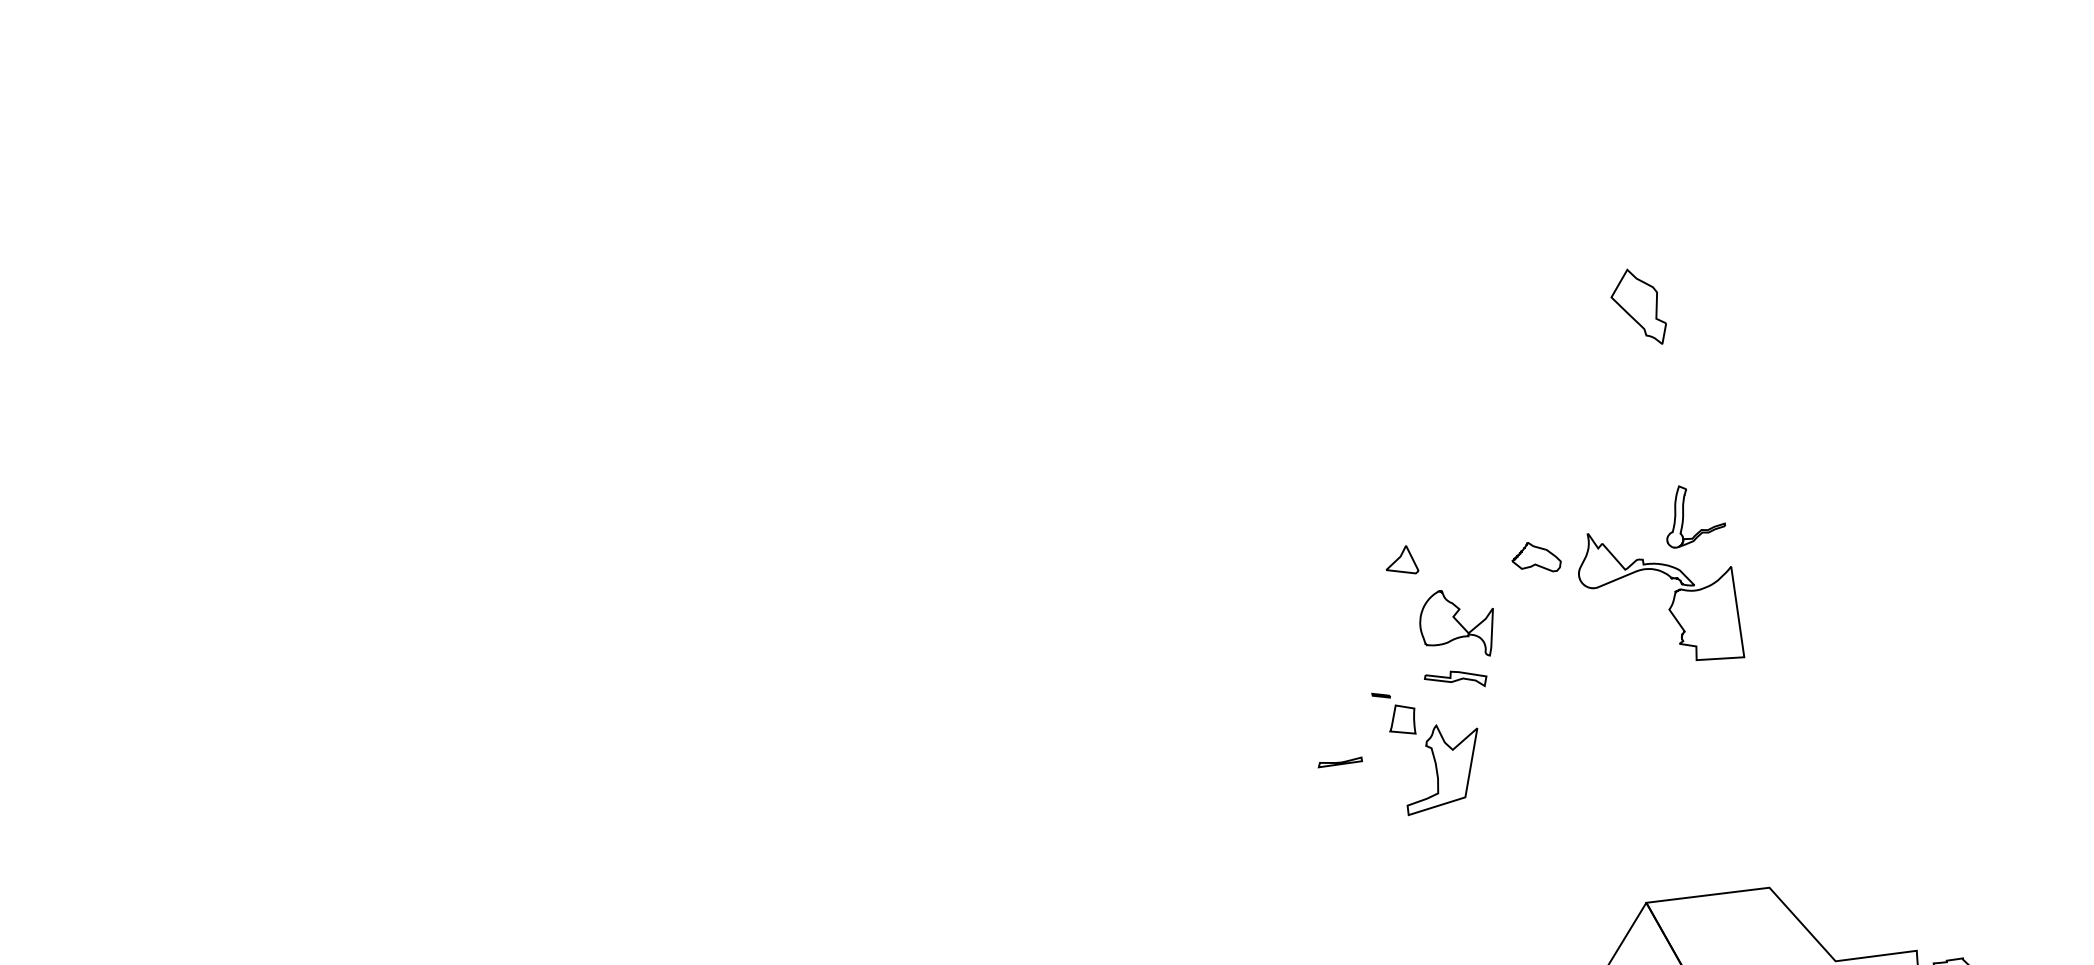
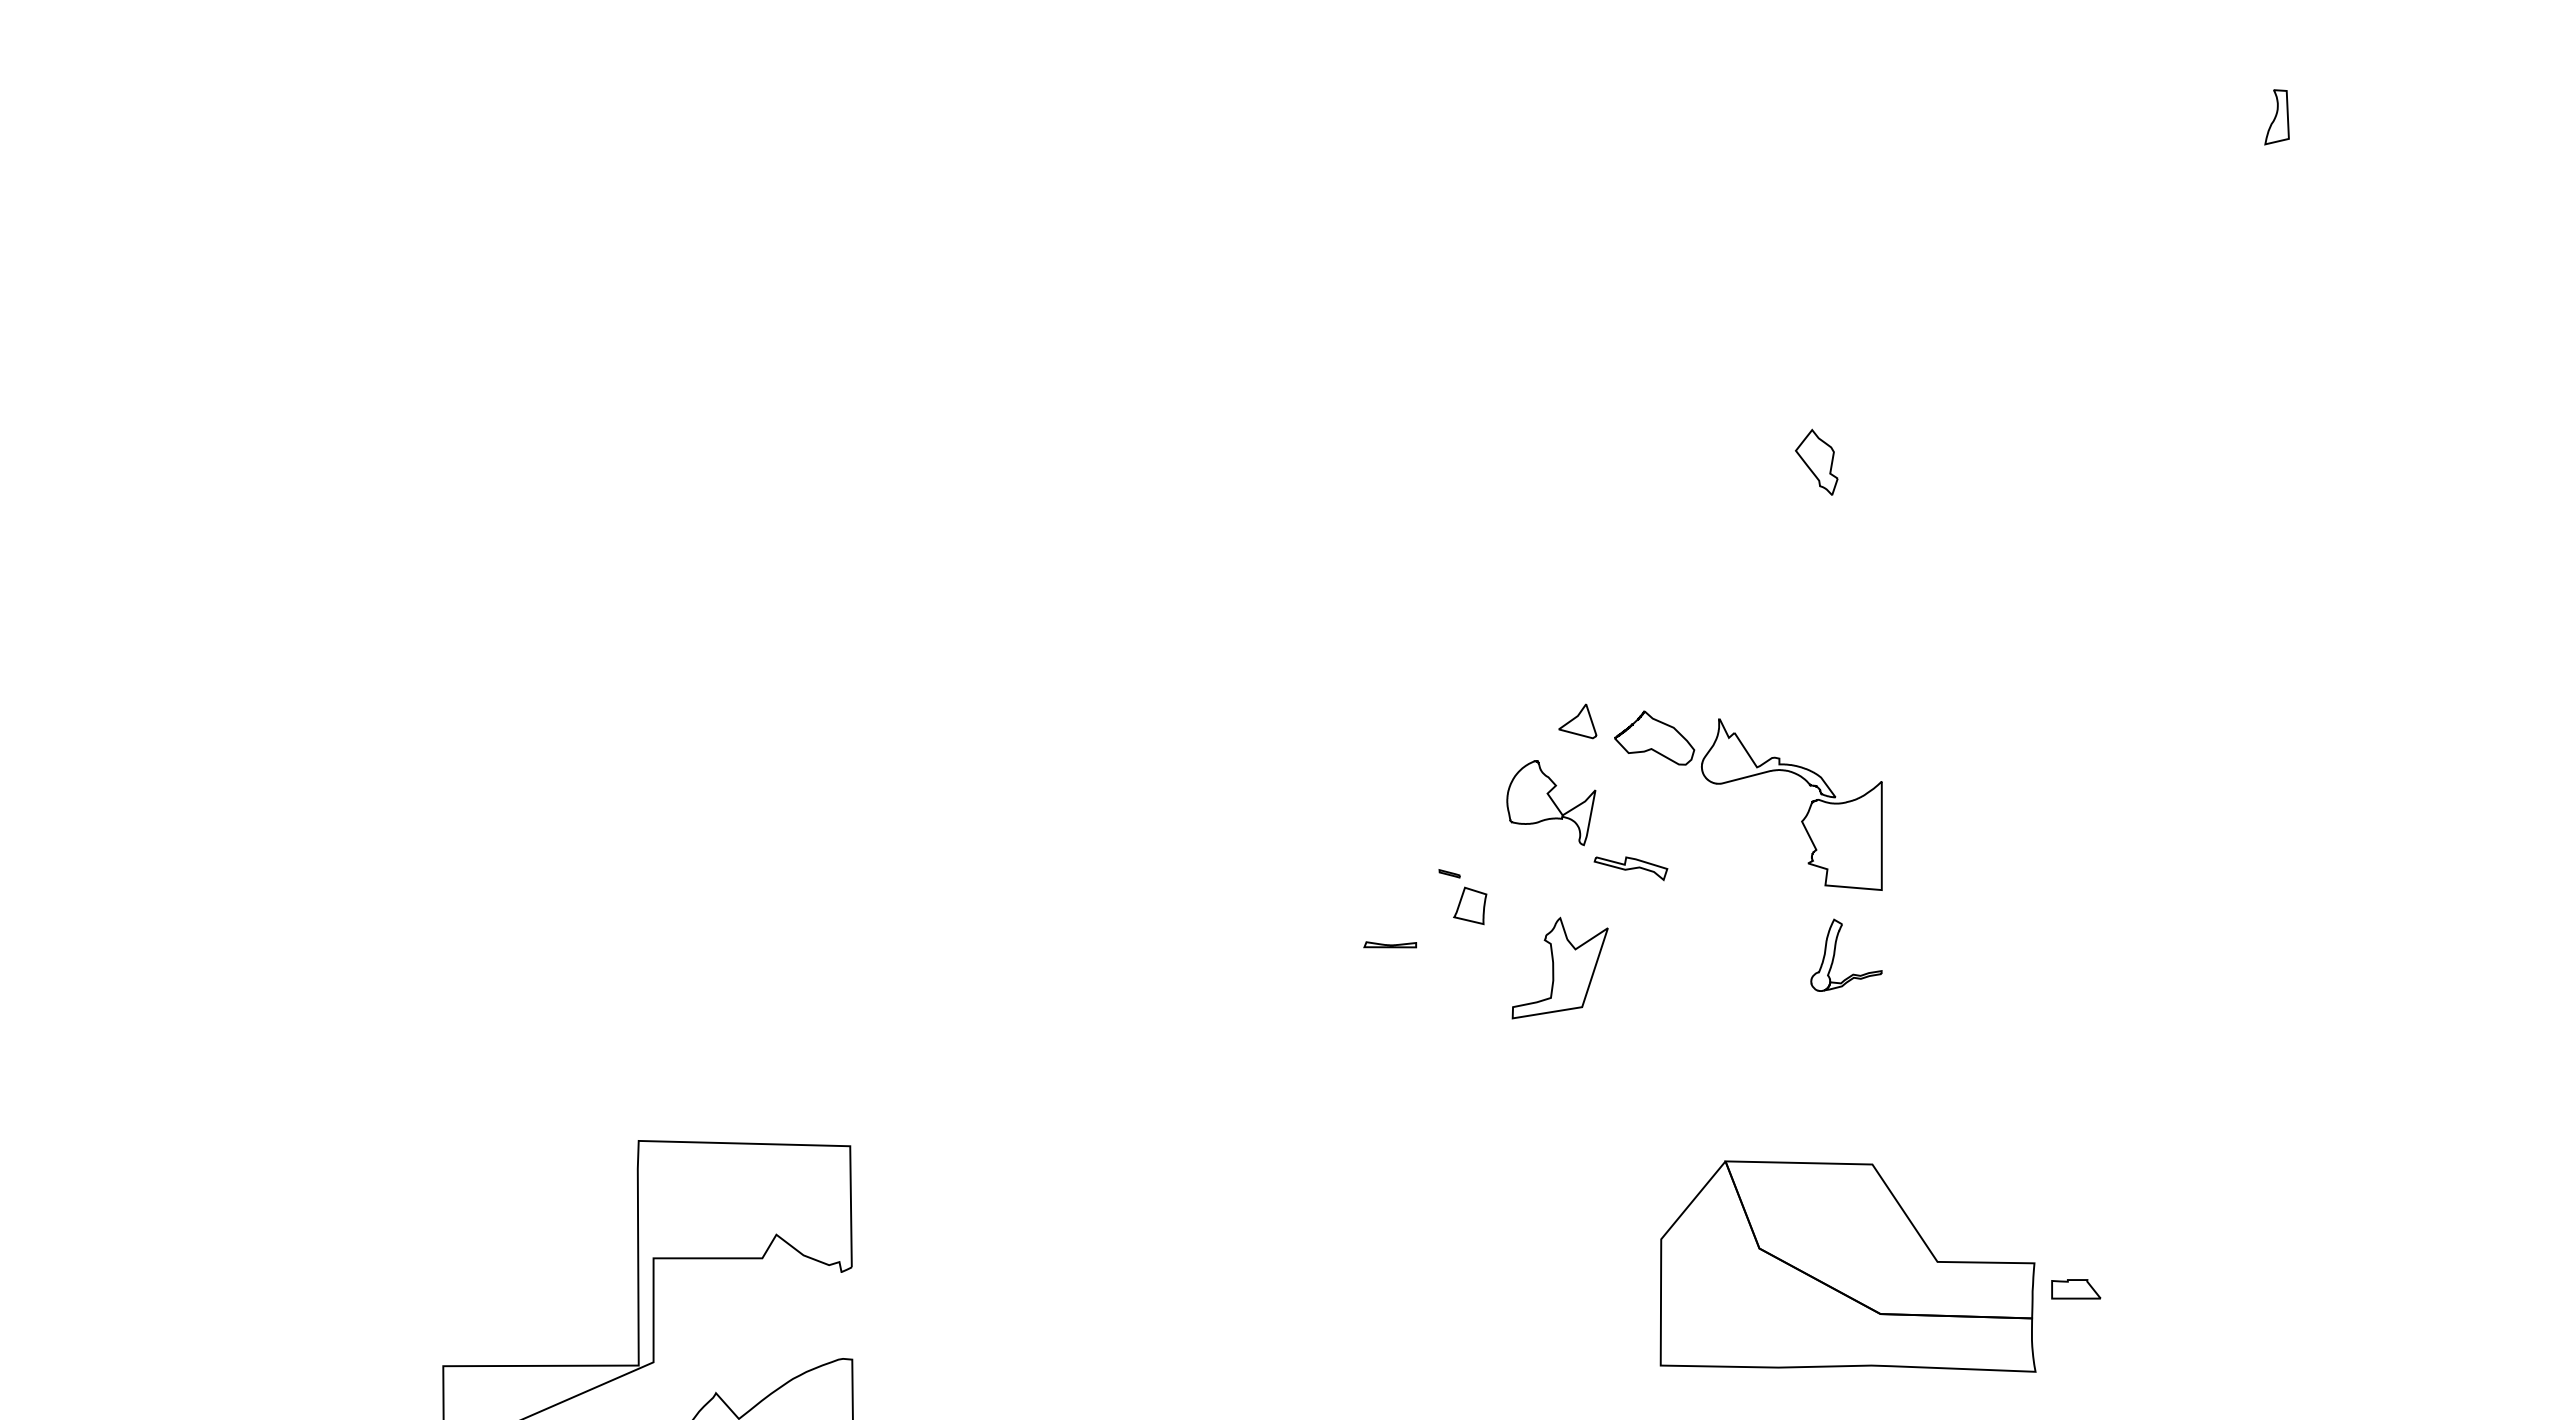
part: (1638, 307) -> (1816, 462), size x0.7
part: (1684, 515) -> (1835, 954), moved
part: (1536, 557) -> (1654, 738), size x1.4
part: (1400, 561) -> (1577, 721), moved
part: (1455, 680) -> (1630, 868), moved
part: (1441, 766) -> (1559, 967), moved

